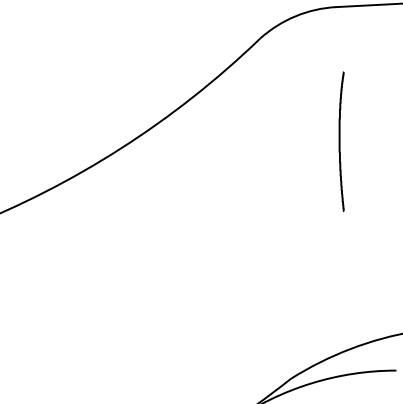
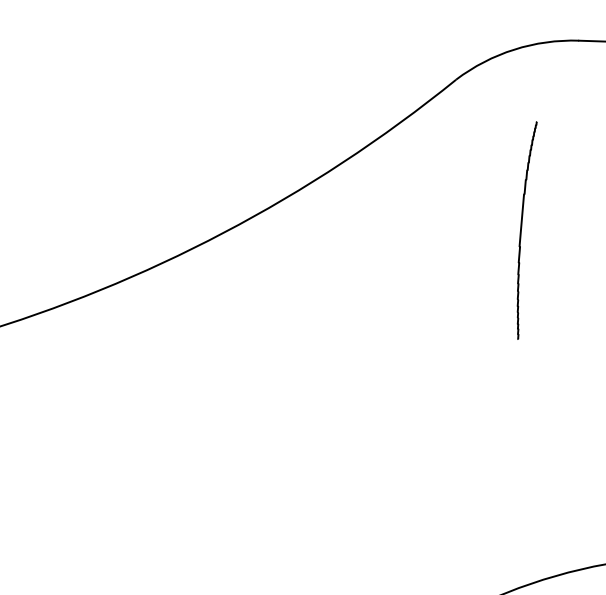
curve: (340, 141) -> (522, 229), moved

